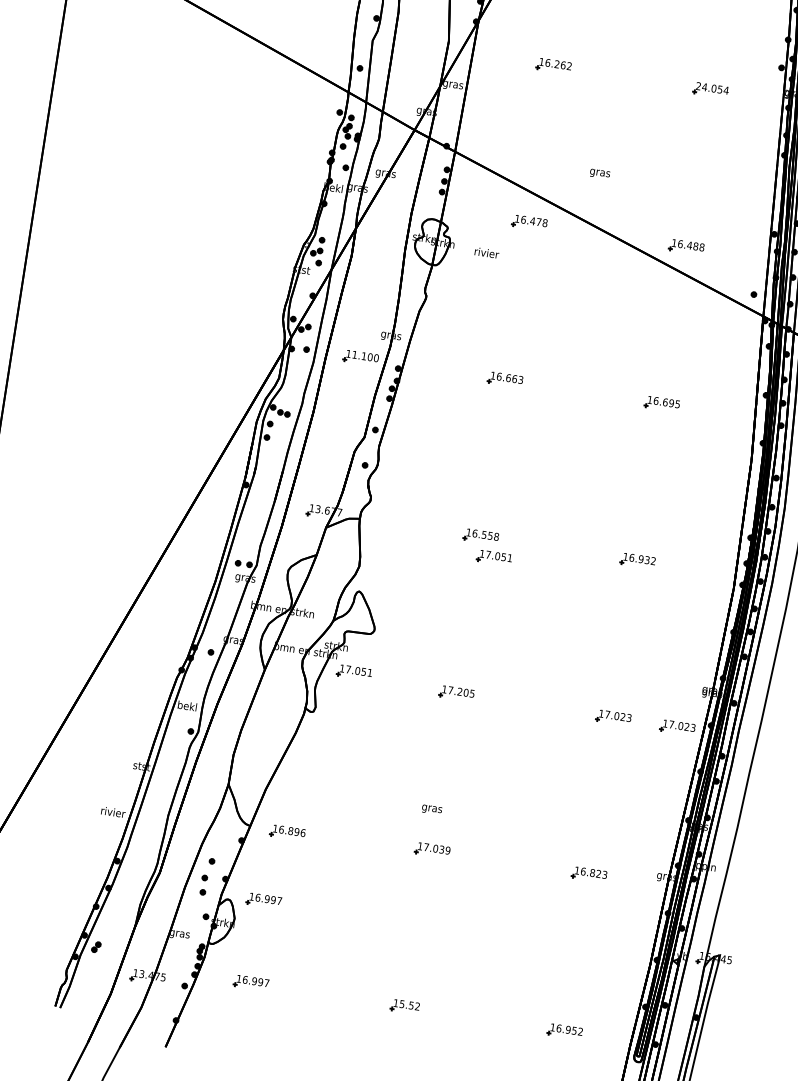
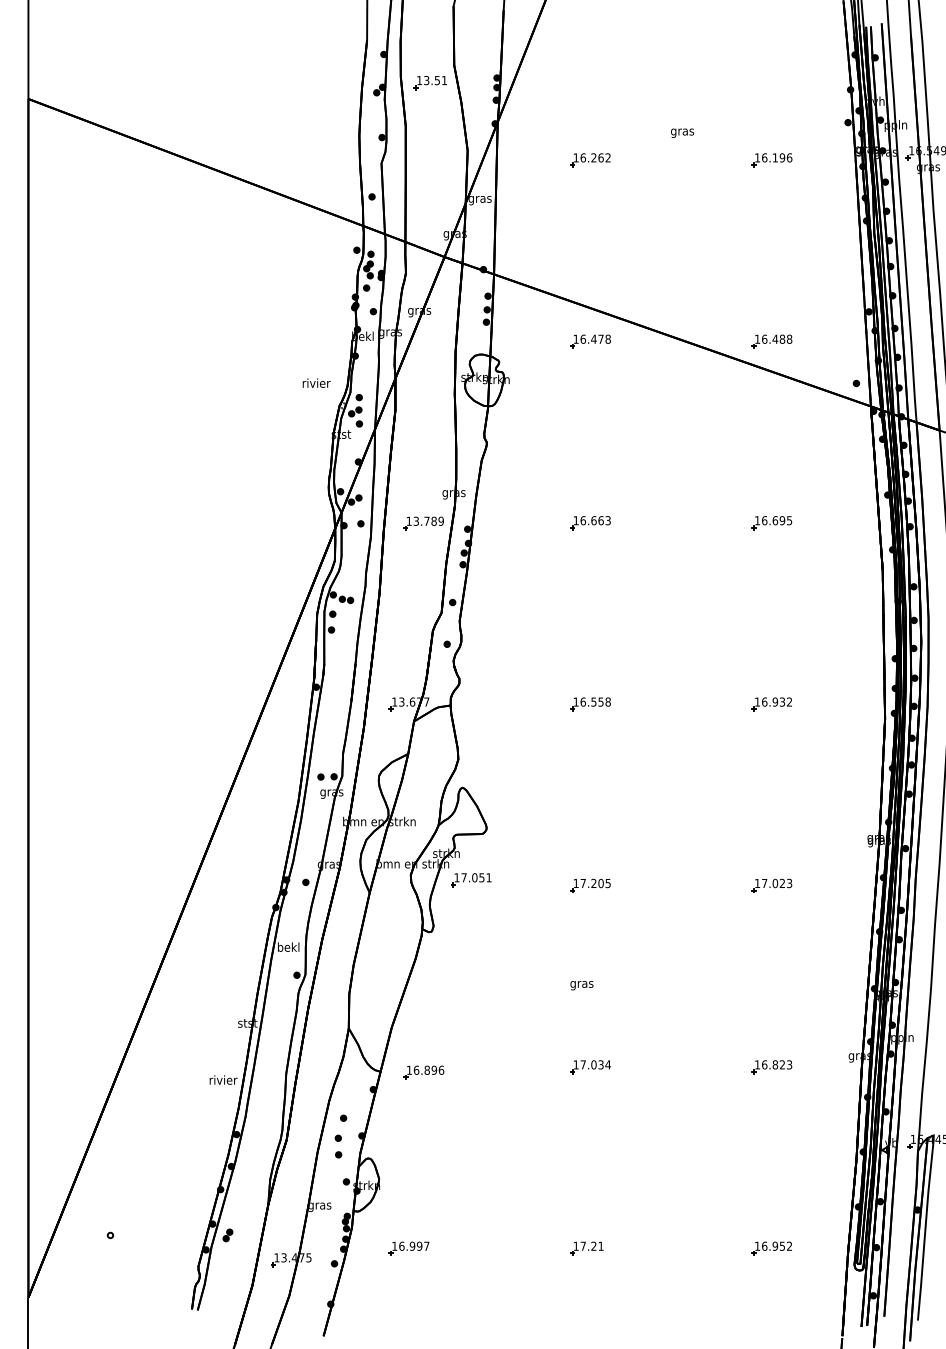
text: (712, 88) -> (773, 157), 24.054 -> 16.196
text: (600, 173) -> (682, 132), moved
text: (486, 252) -> (316, 382), moved
text: (365, 355) -> (428, 520), 11.100 -> 13.789
part: (494, 558) -> (609, 726), removed
part: (677, 727) -> (845, 885), removed
text: (431, 809) -> (581, 985), moved
text: (448, 850) -> (608, 1064), 17.039 -> 17.034
part: (263, 900) -> (408, 1153), removed
text: (409, 1004) -> (591, 1245), 15.52 -> 17.21

